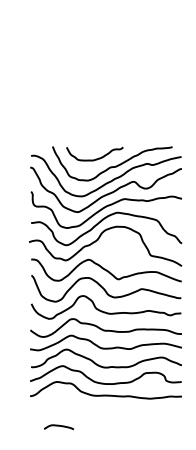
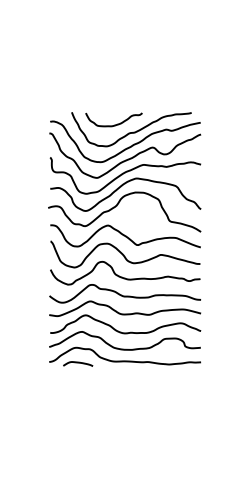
curve: (59, 426) -> (78, 363), moved

